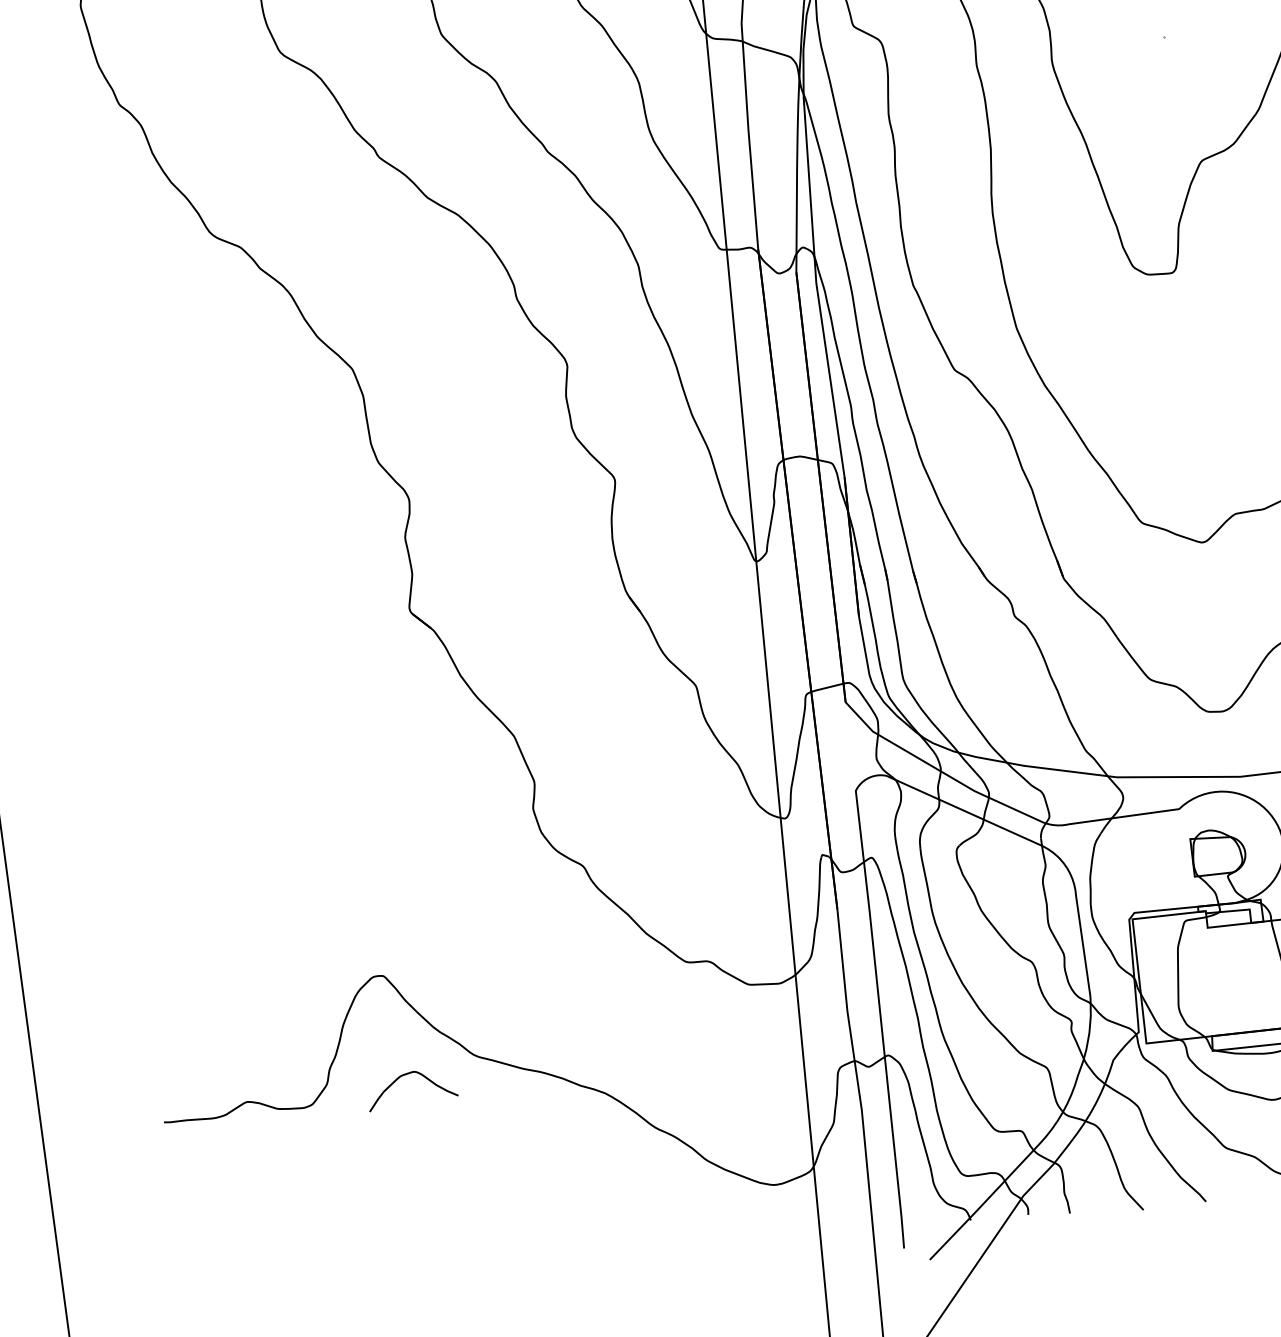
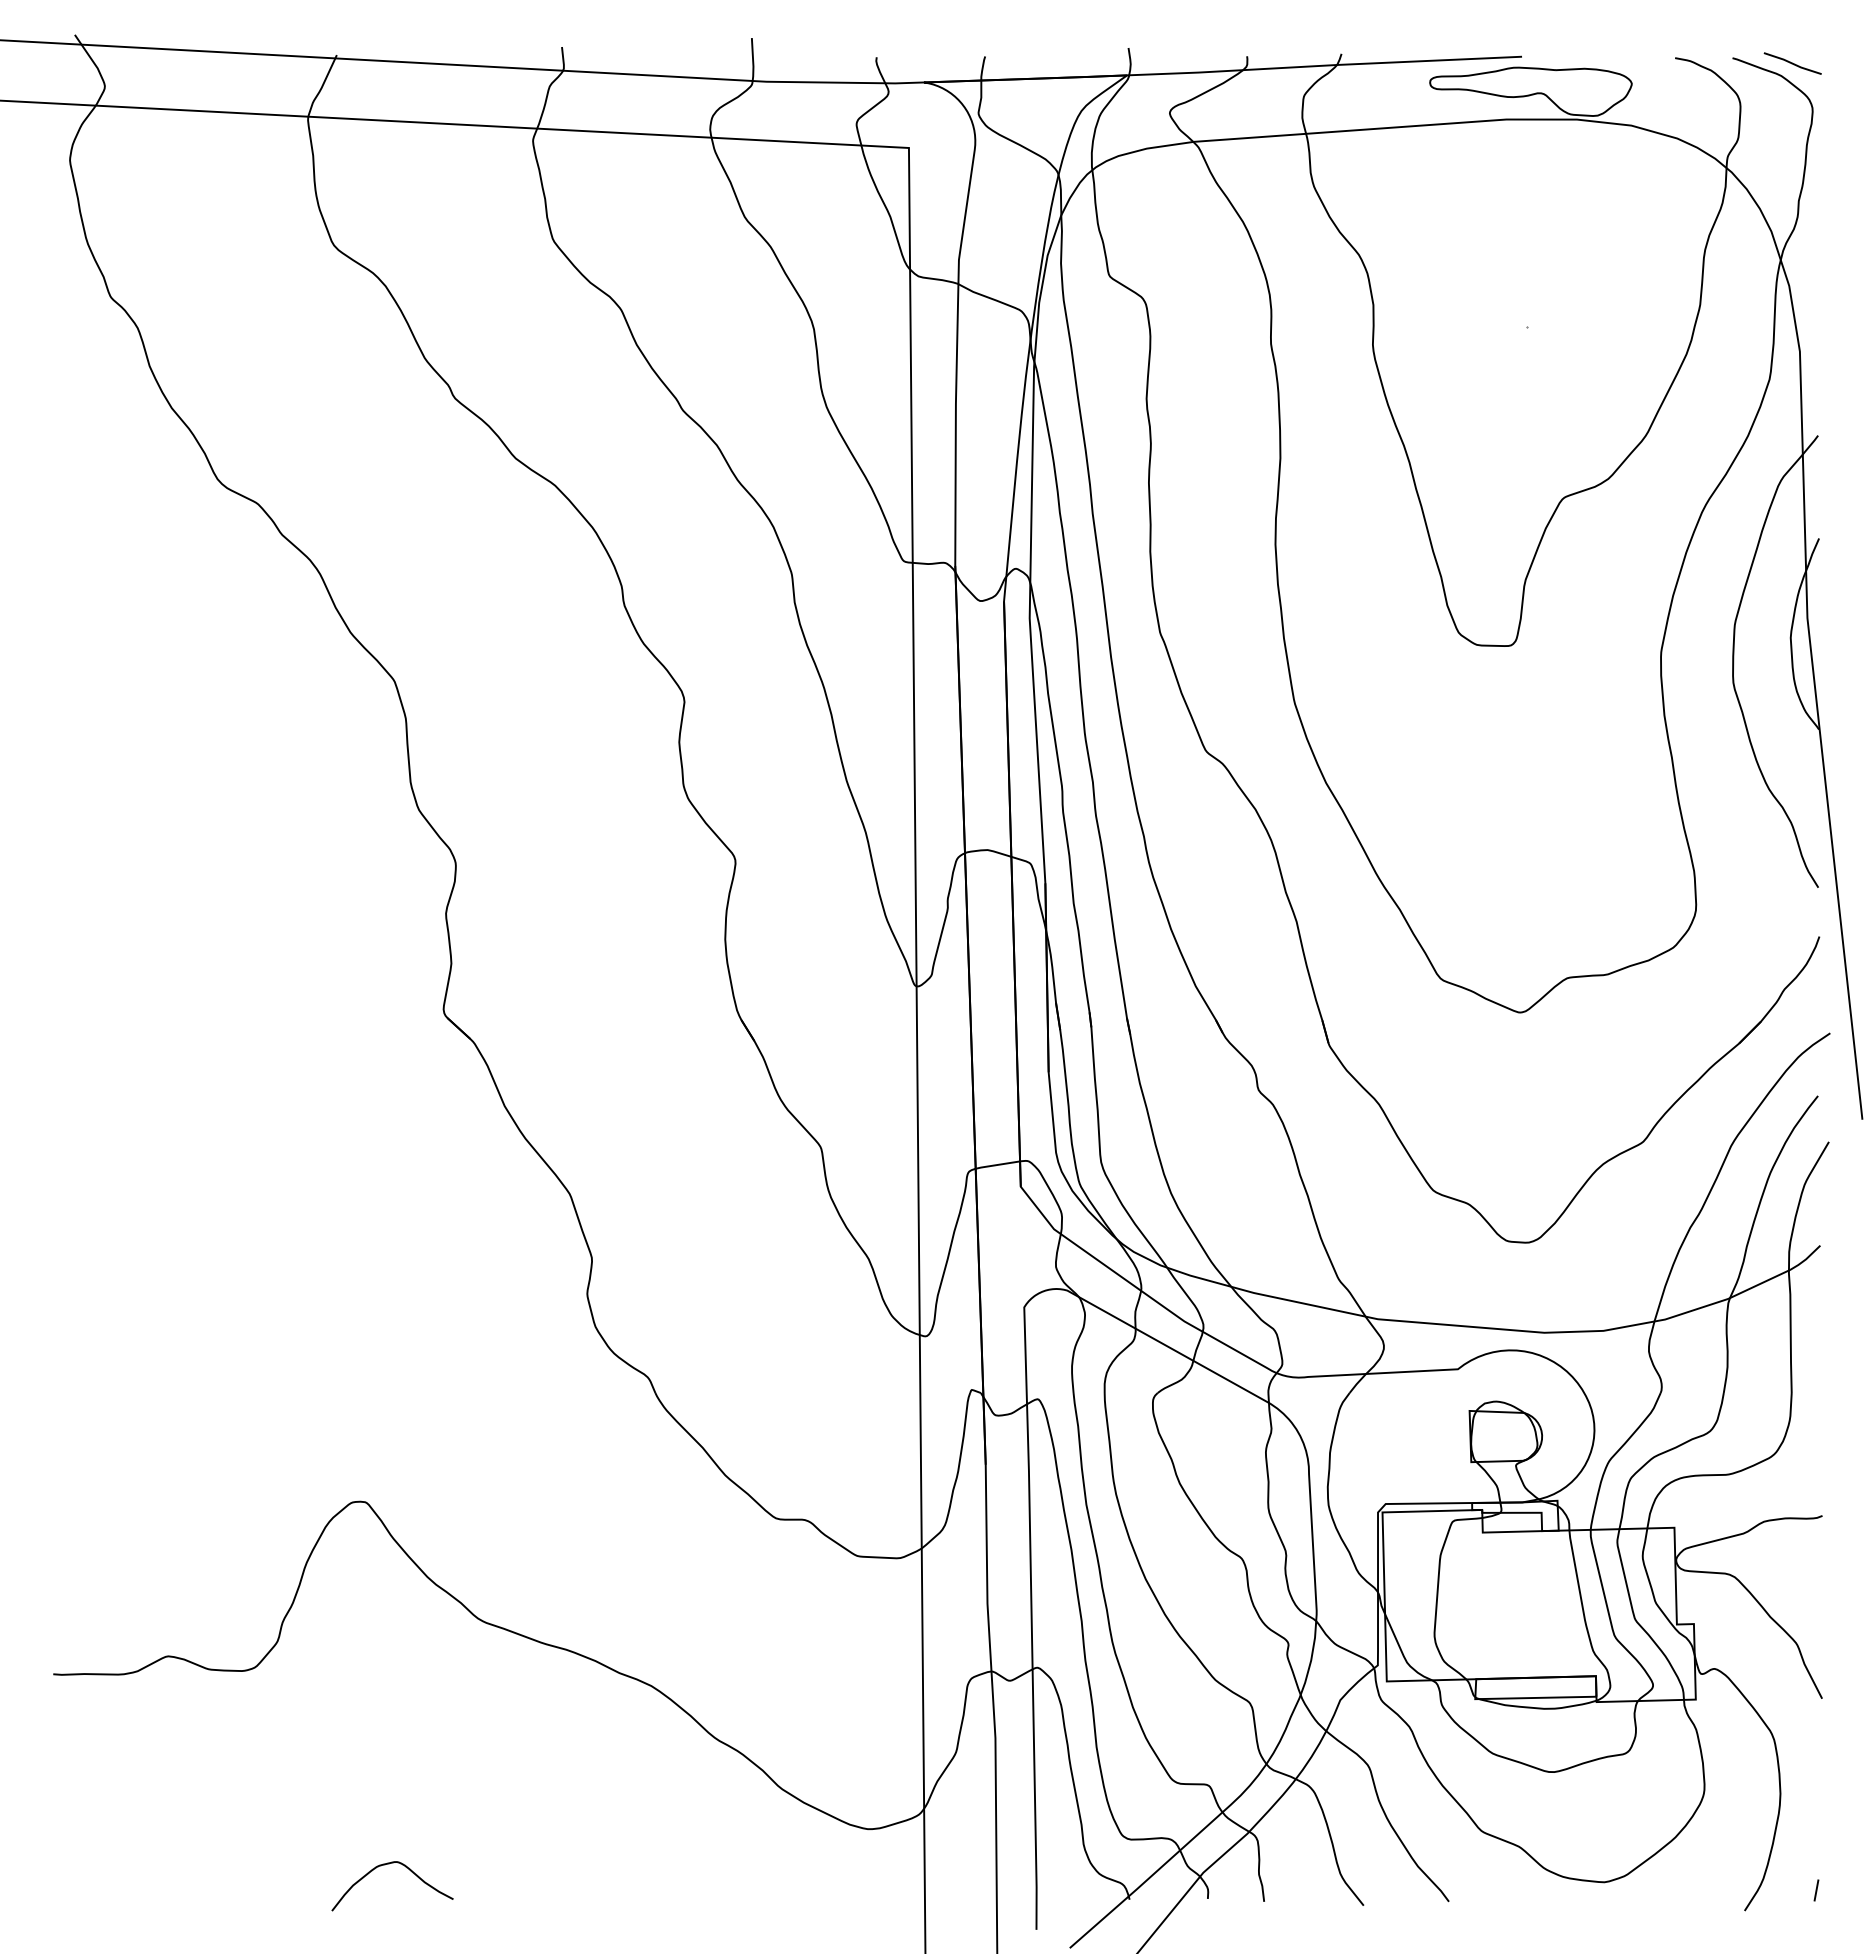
curve: (406, 1075) -> (385, 1865), moved

